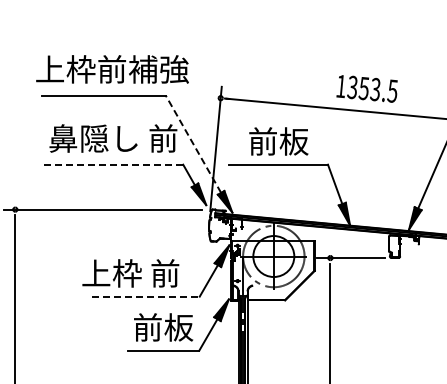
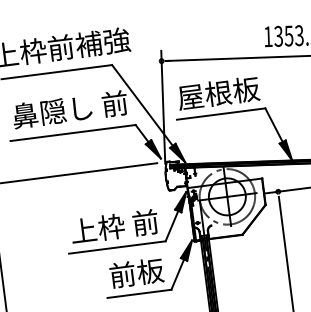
text: (278, 141) -> (218, 93), 前板 -> 屋根板
line: (193, 144) -> (142, 105), dashed -> solid
line: (113, 164) -> (73, 132), dashed -> solid
text: (130, 273) -> (114, 226), moved
line: (145, 296) -> (117, 247), dashed -> solid

